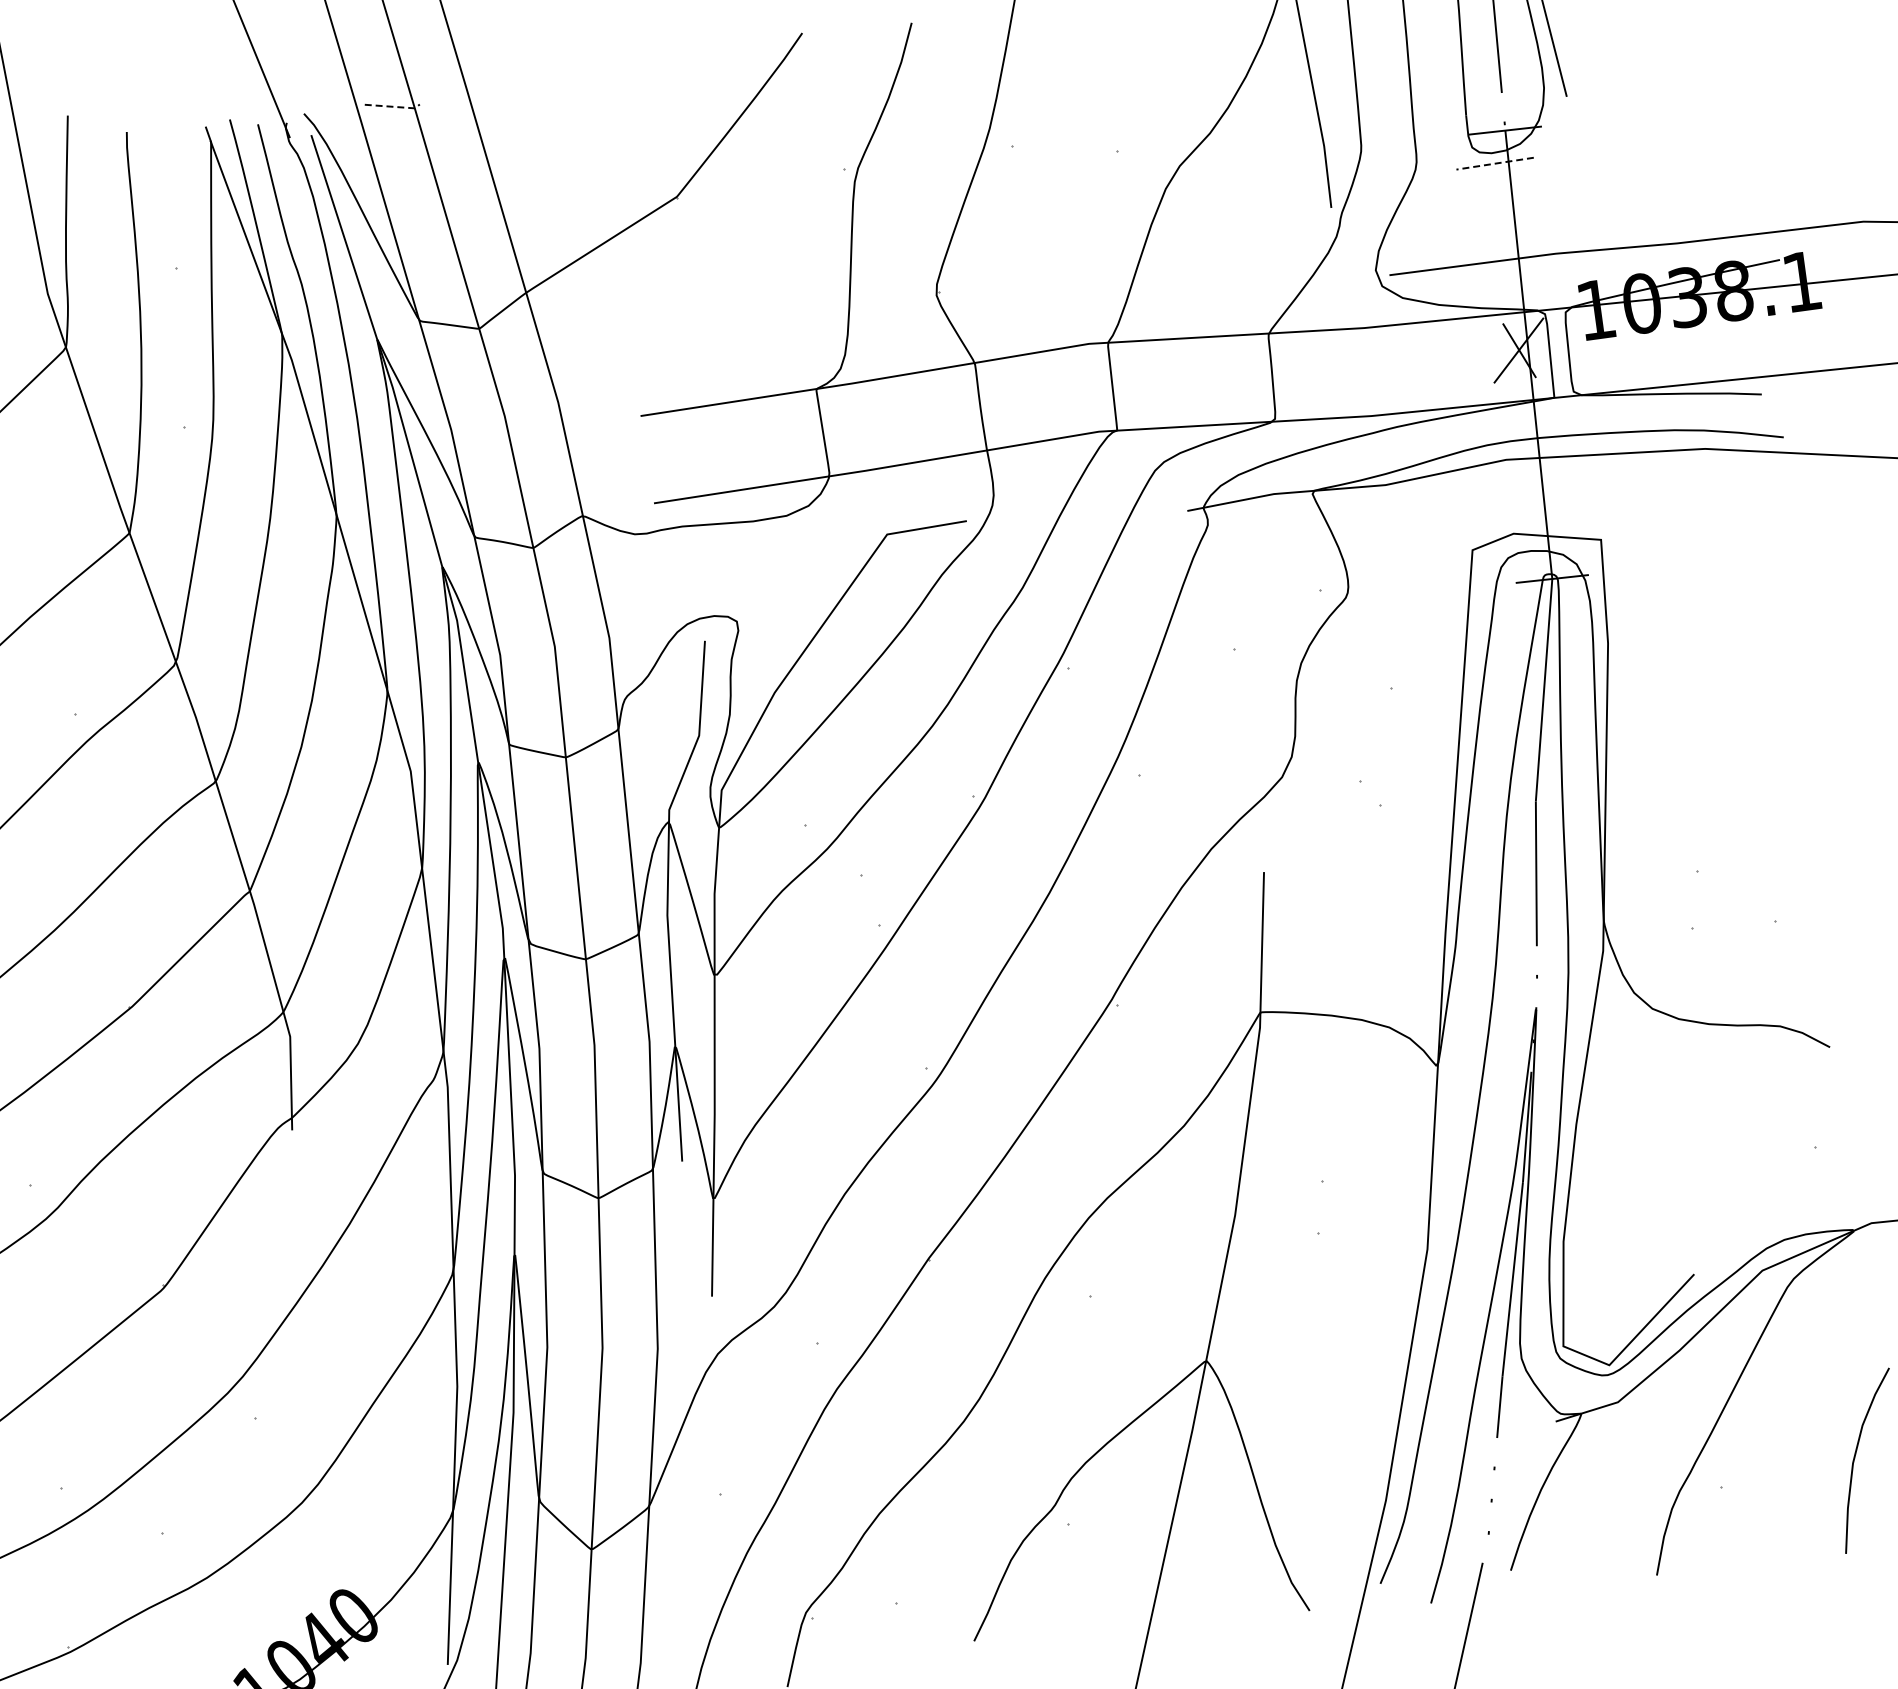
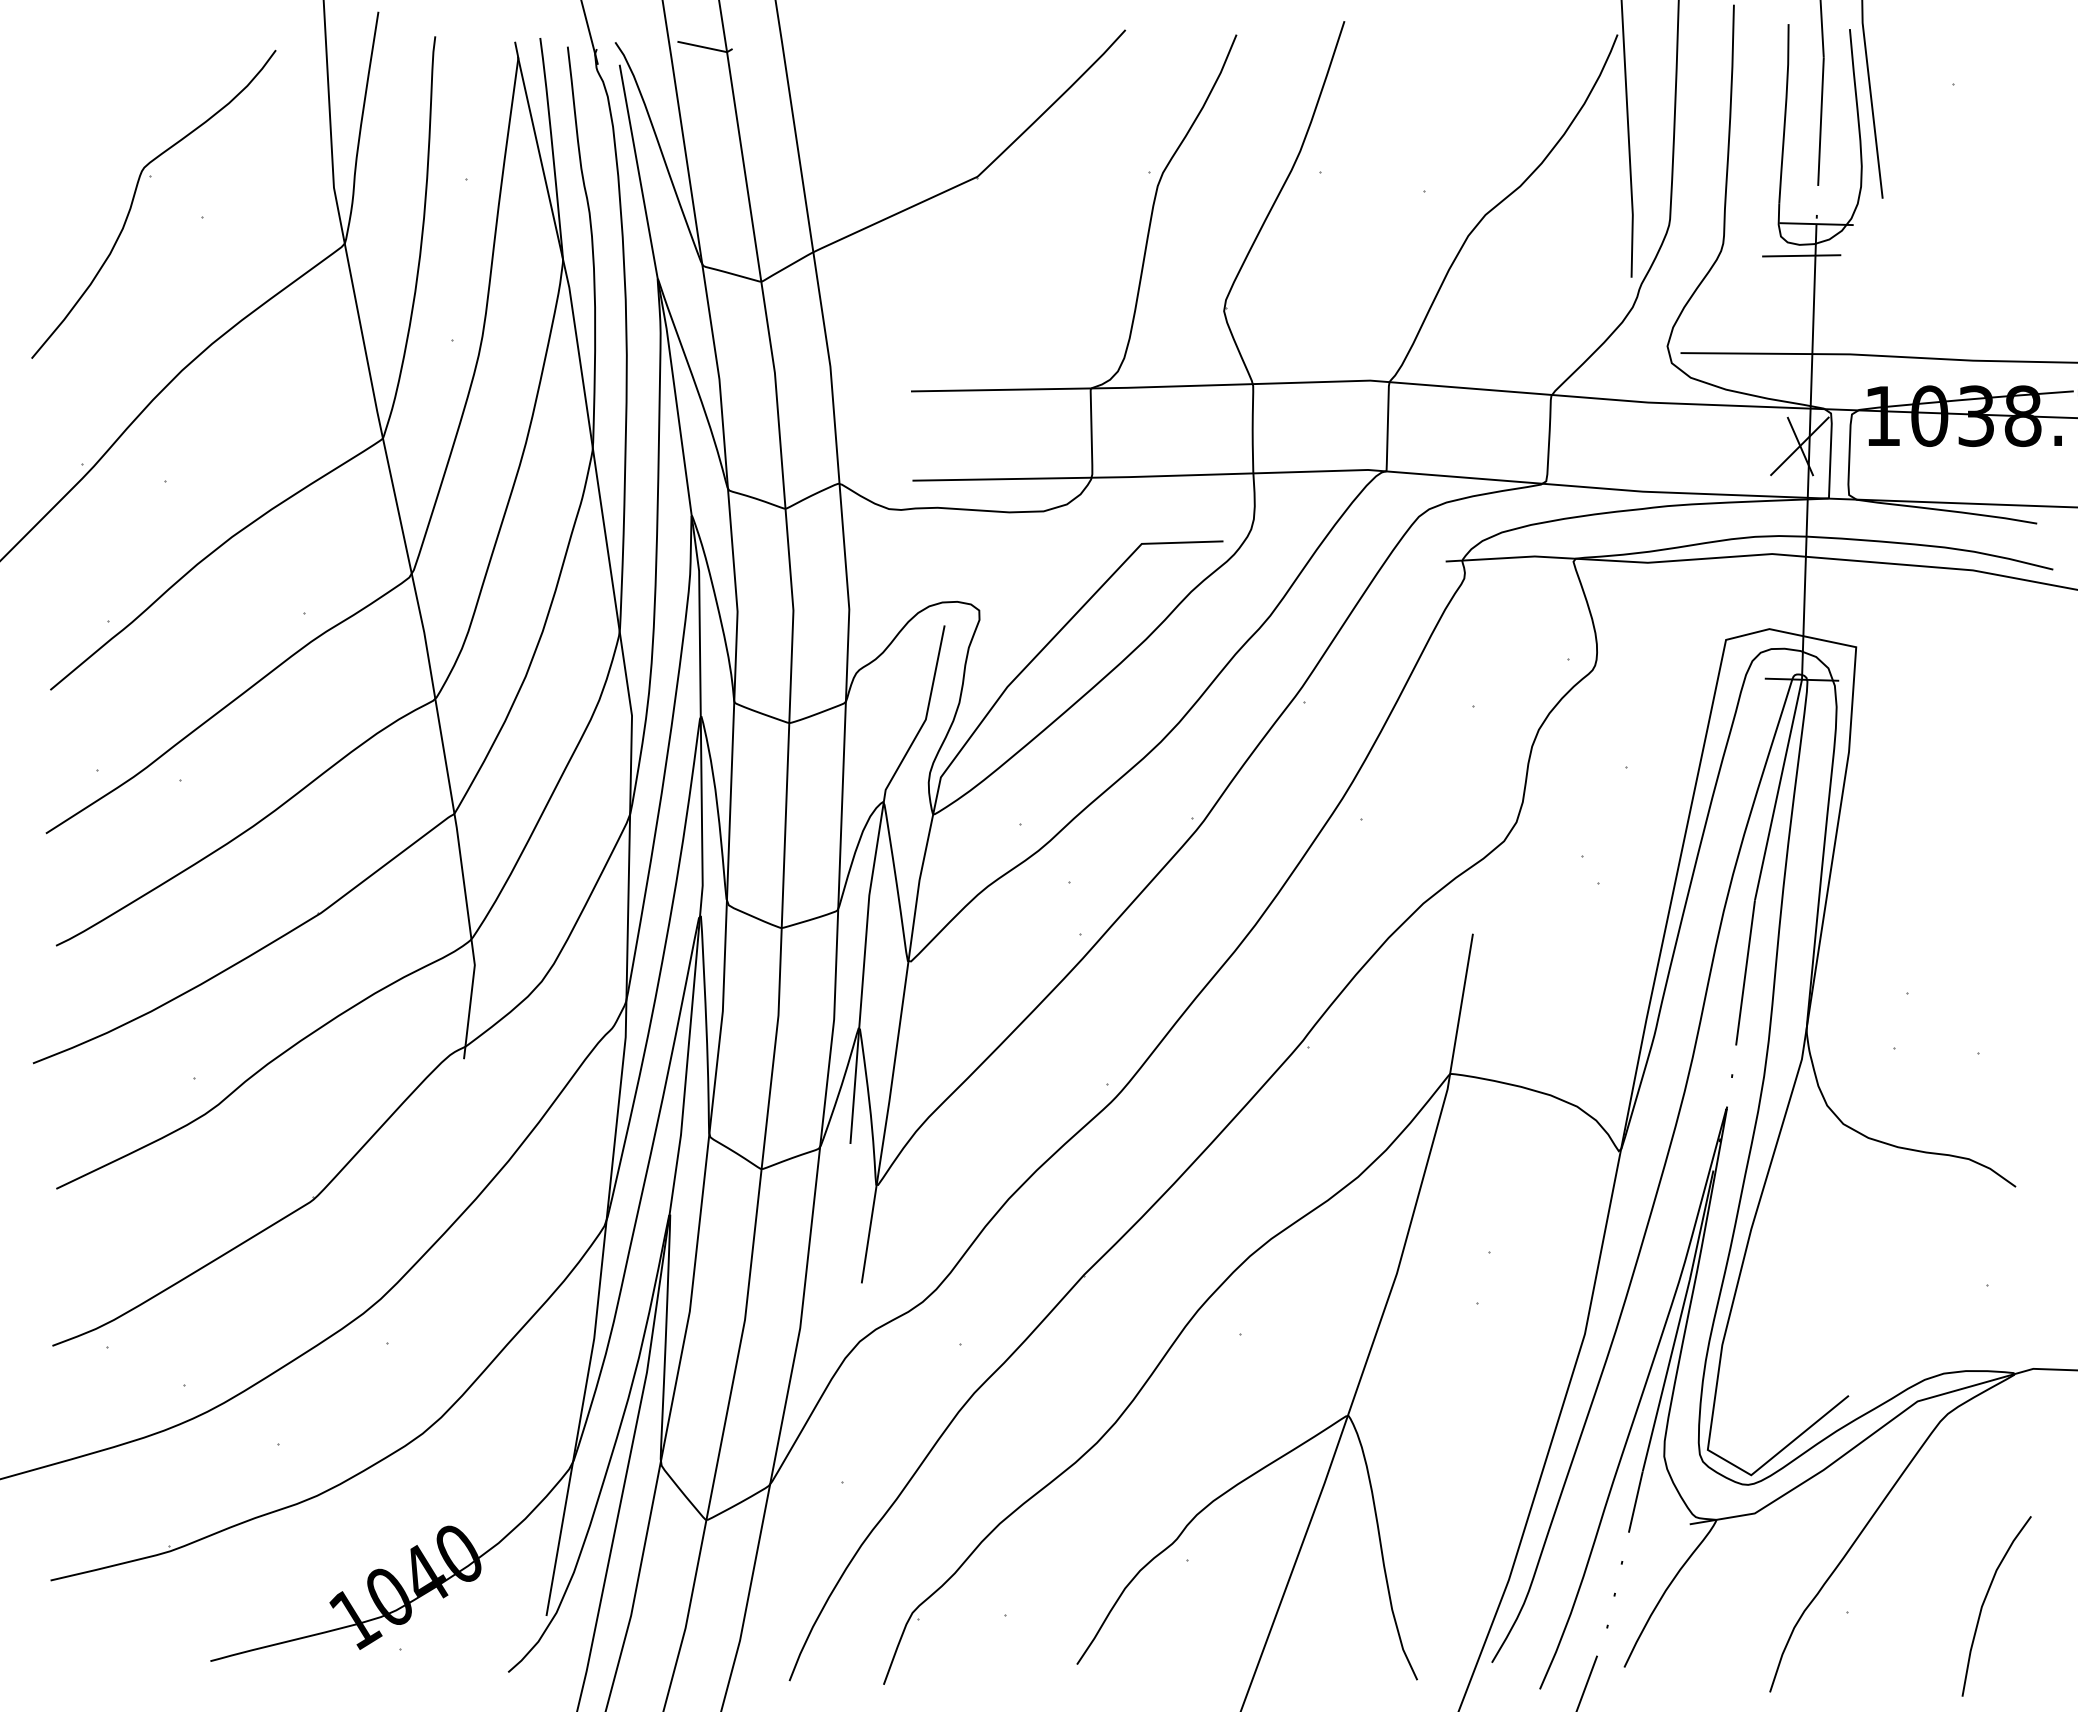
line: (394, 106) -> (706, 47), dashed -> solid
line: (1494, 163) -> (1801, 255), dashed -> solid

